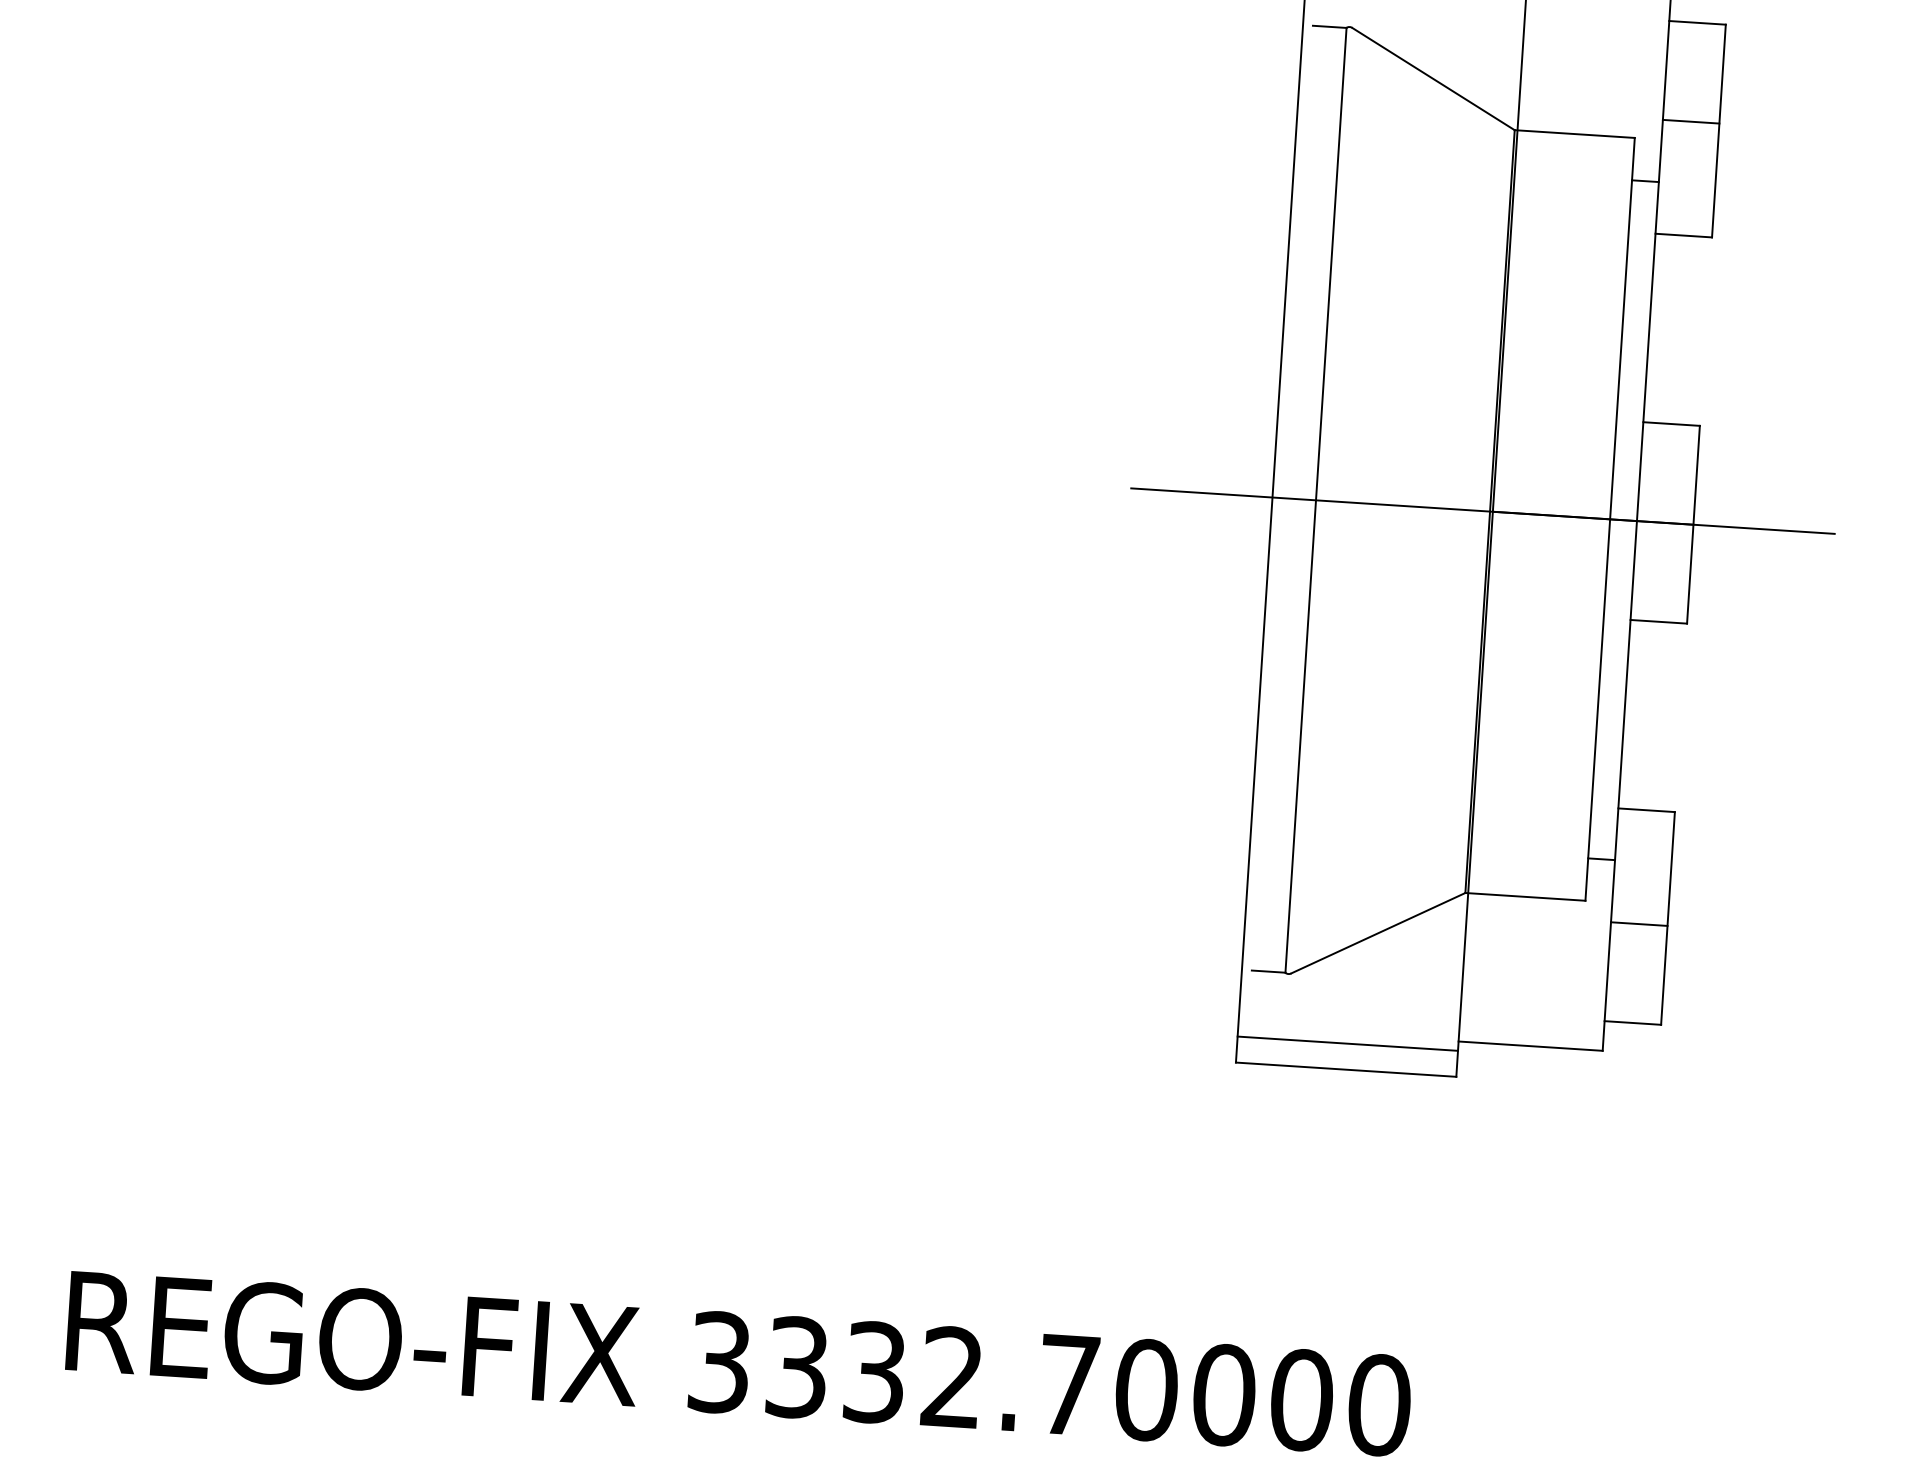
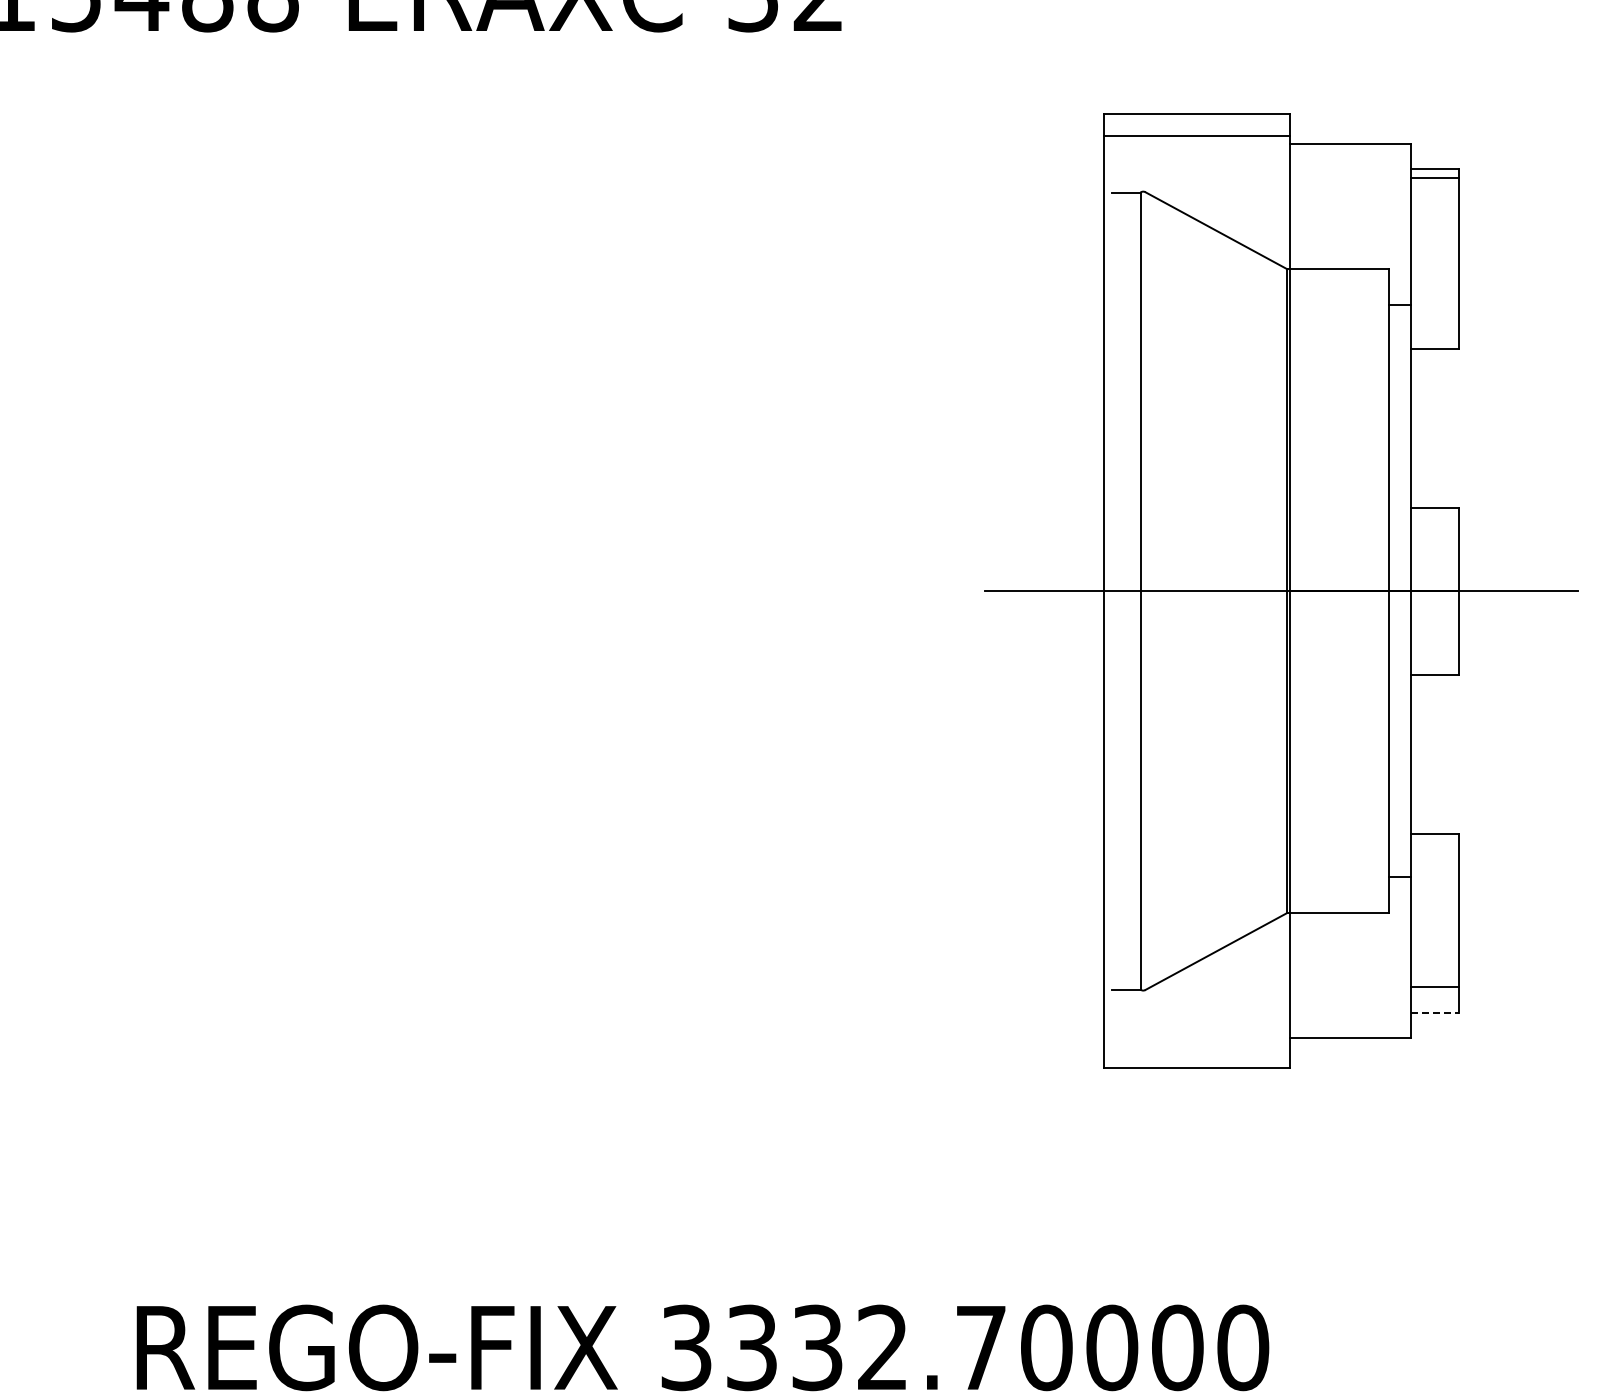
line: (1691, 121) -> (1435, 177), moved
line: (1639, 924) -> (1435, 986), moved
line: (1633, 1022) -> (1435, 1012), solid -> dashed
line: (1347, 1043) -> (1196, 1045), removed

